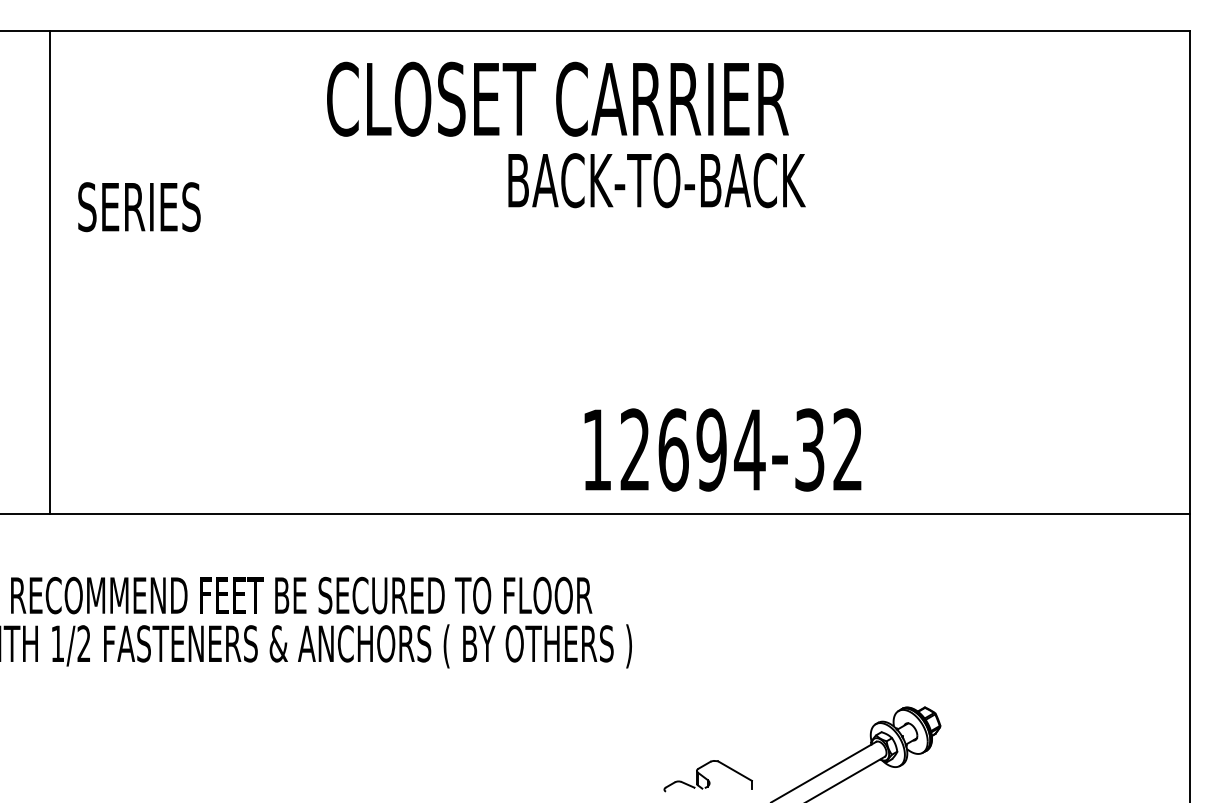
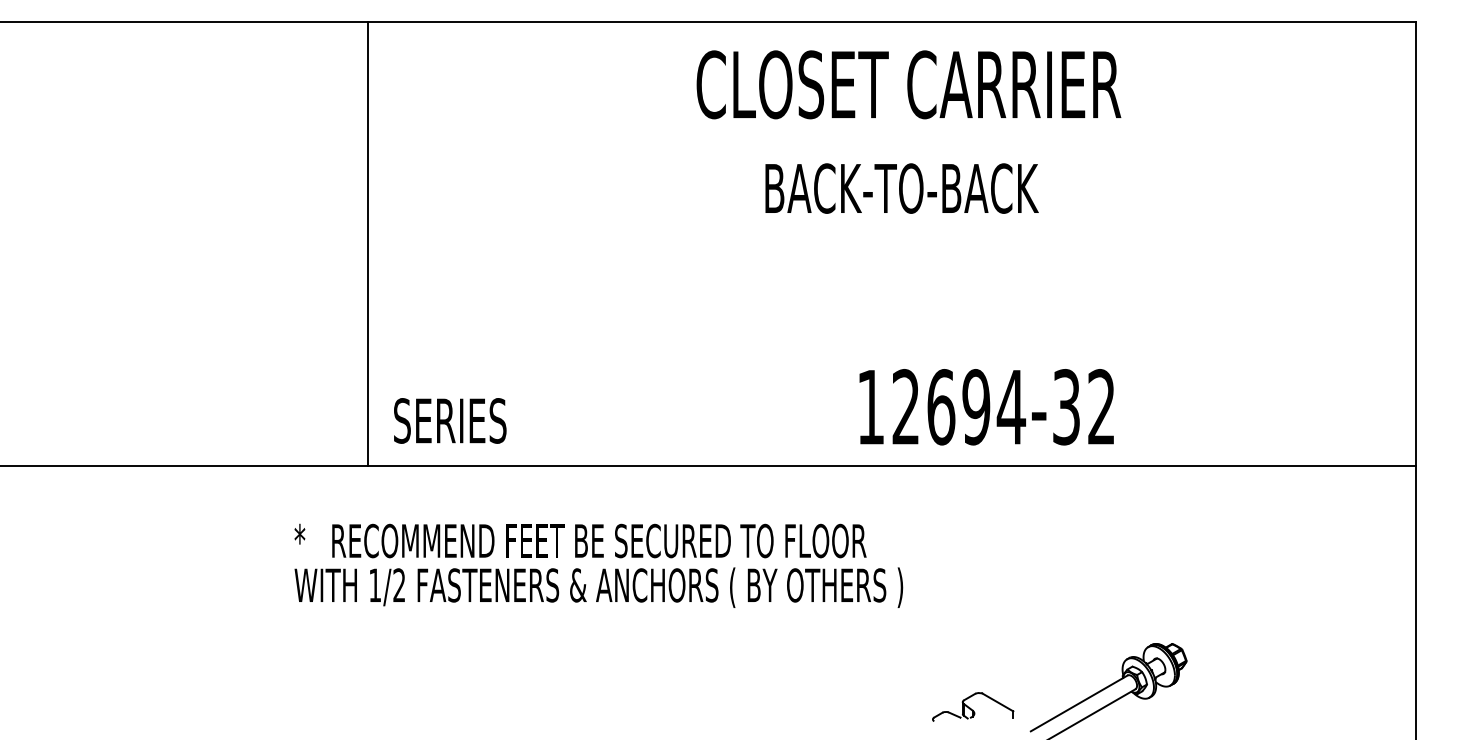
text: (557, 98) -> (908, 84), moved
text: (656, 180) -> (901, 188), moved
text: (139, 206) -> (450, 420), moved

